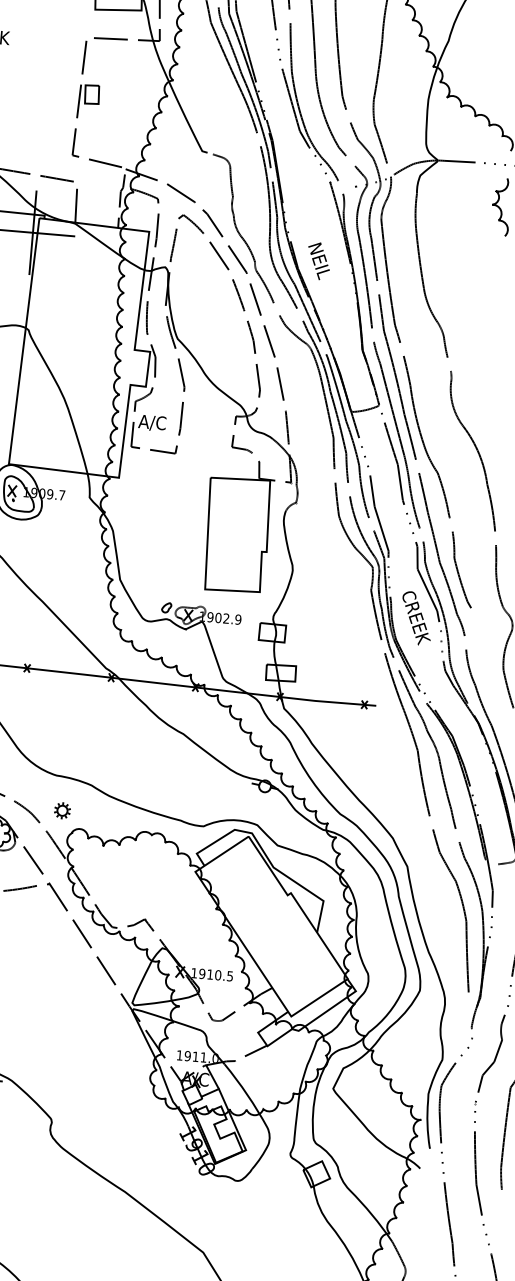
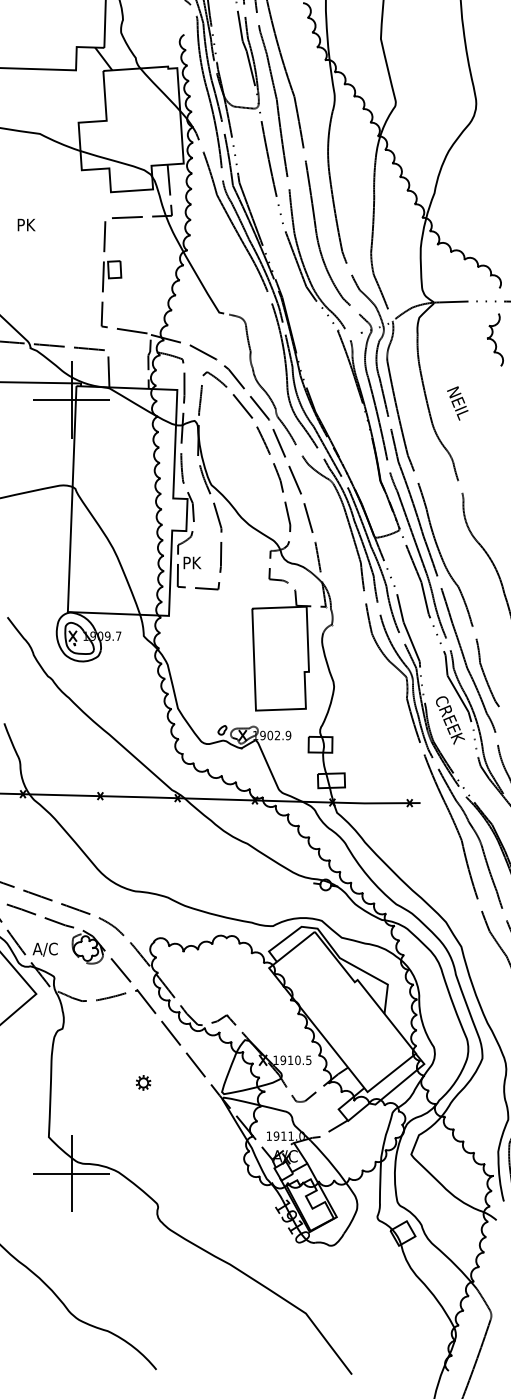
text: (318, 261) -> (457, 403), moved
text: (151, 422) -> (194, 563), A/C -> PK
part: (62, 810) -> (143, 1082), moved

